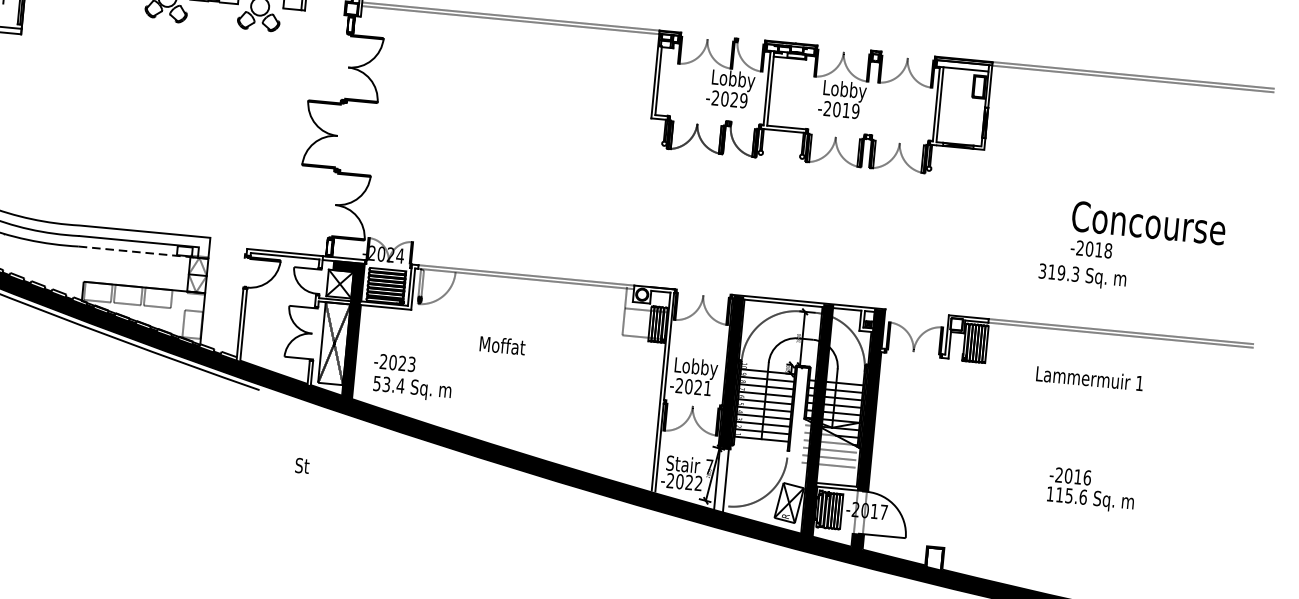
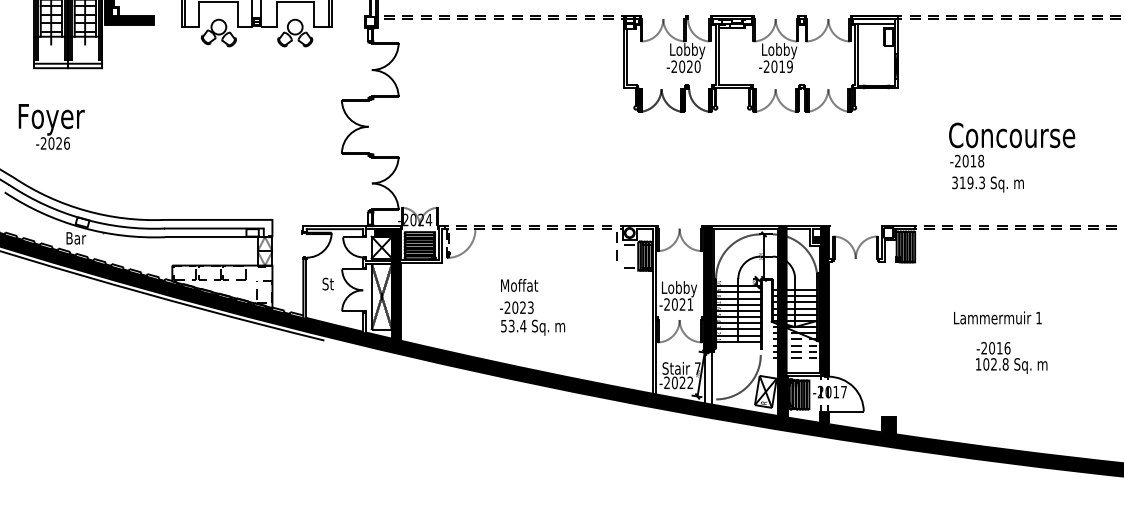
text: (743, 100) -> (697, 66), -2029 -> -2020
text: (1148, 234) -> (1012, 144), moved
line: (139, 252) -> (215, 237), dashed -> solid
text: (412, 377) -> (532, 318), moved
text: (1089, 377) -> (997, 317), moved
text: (301, 465) -> (327, 283), moved
text: (1070, 496) -> (995, 364), 115.6 -> 102.8
hatch: (934, 559) -> (888, 426), added

